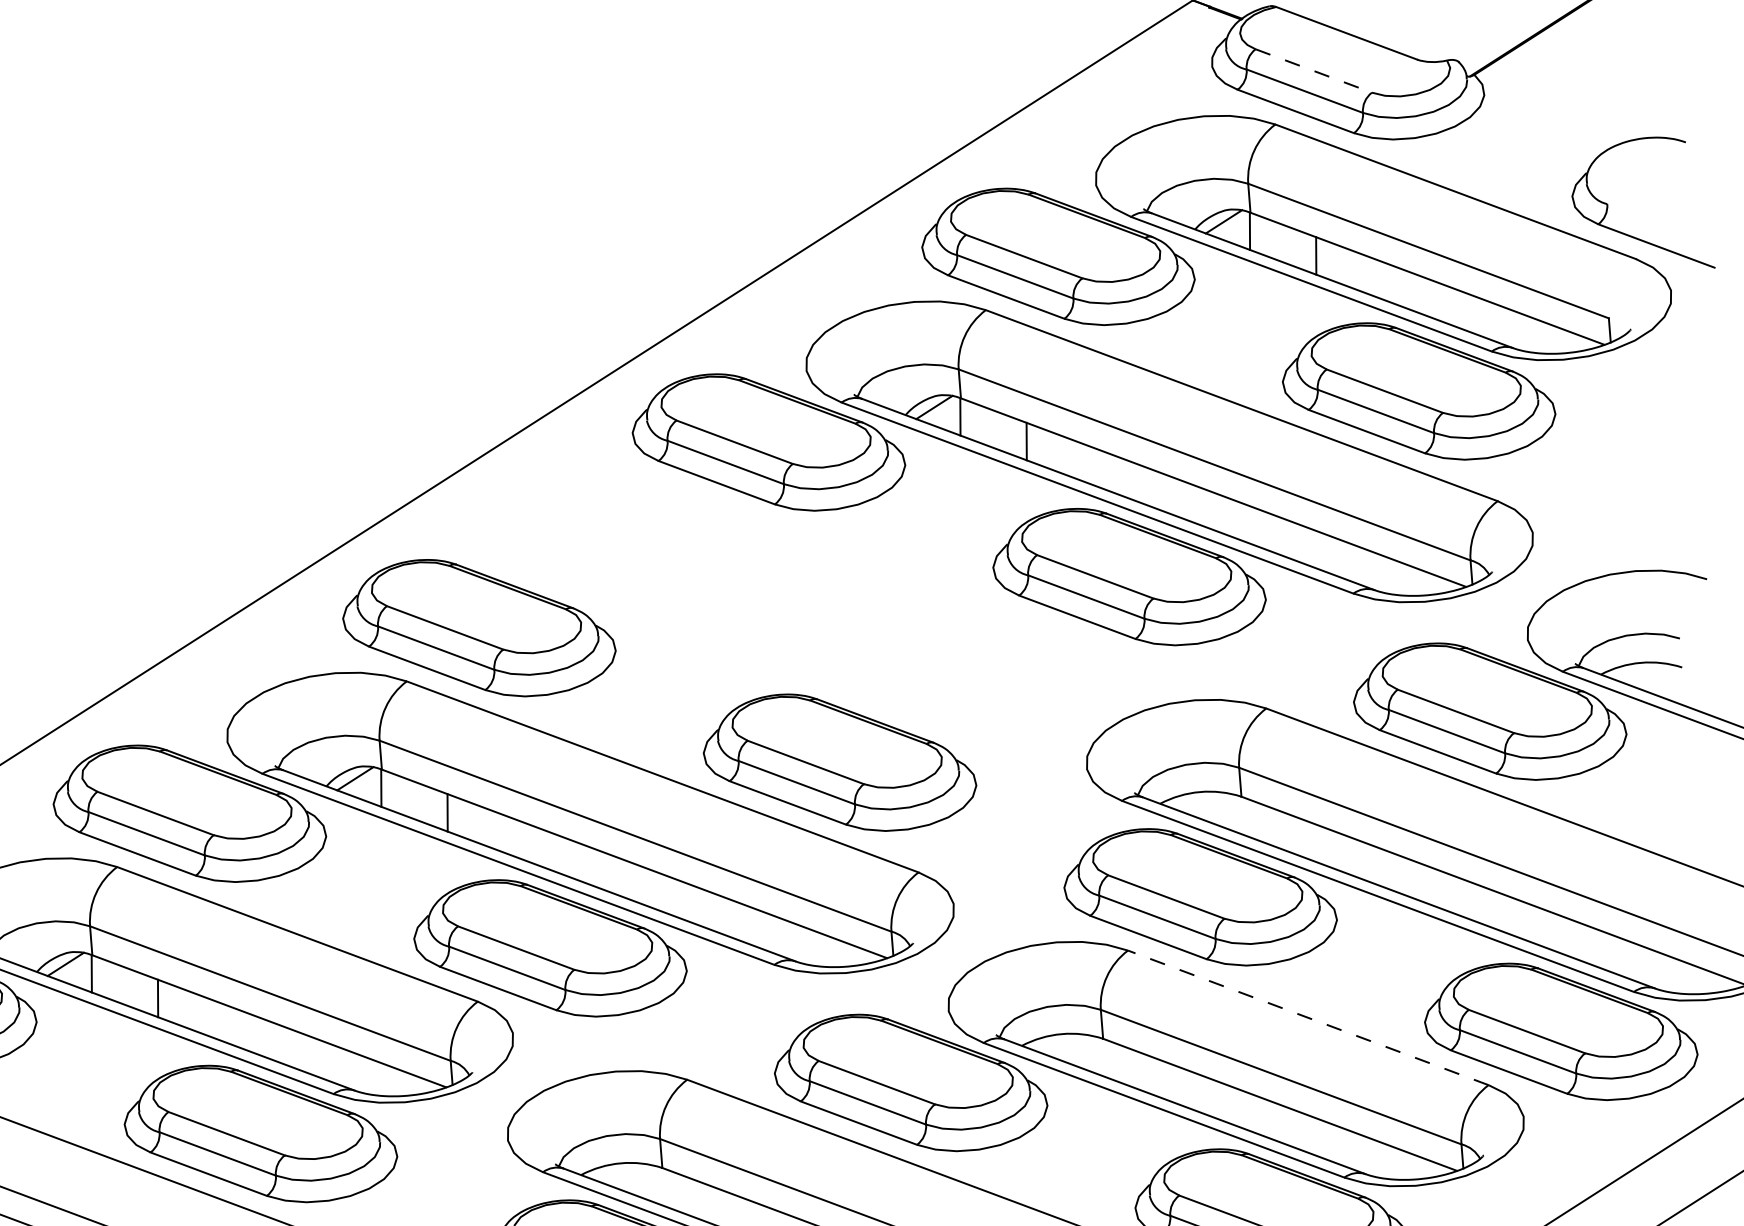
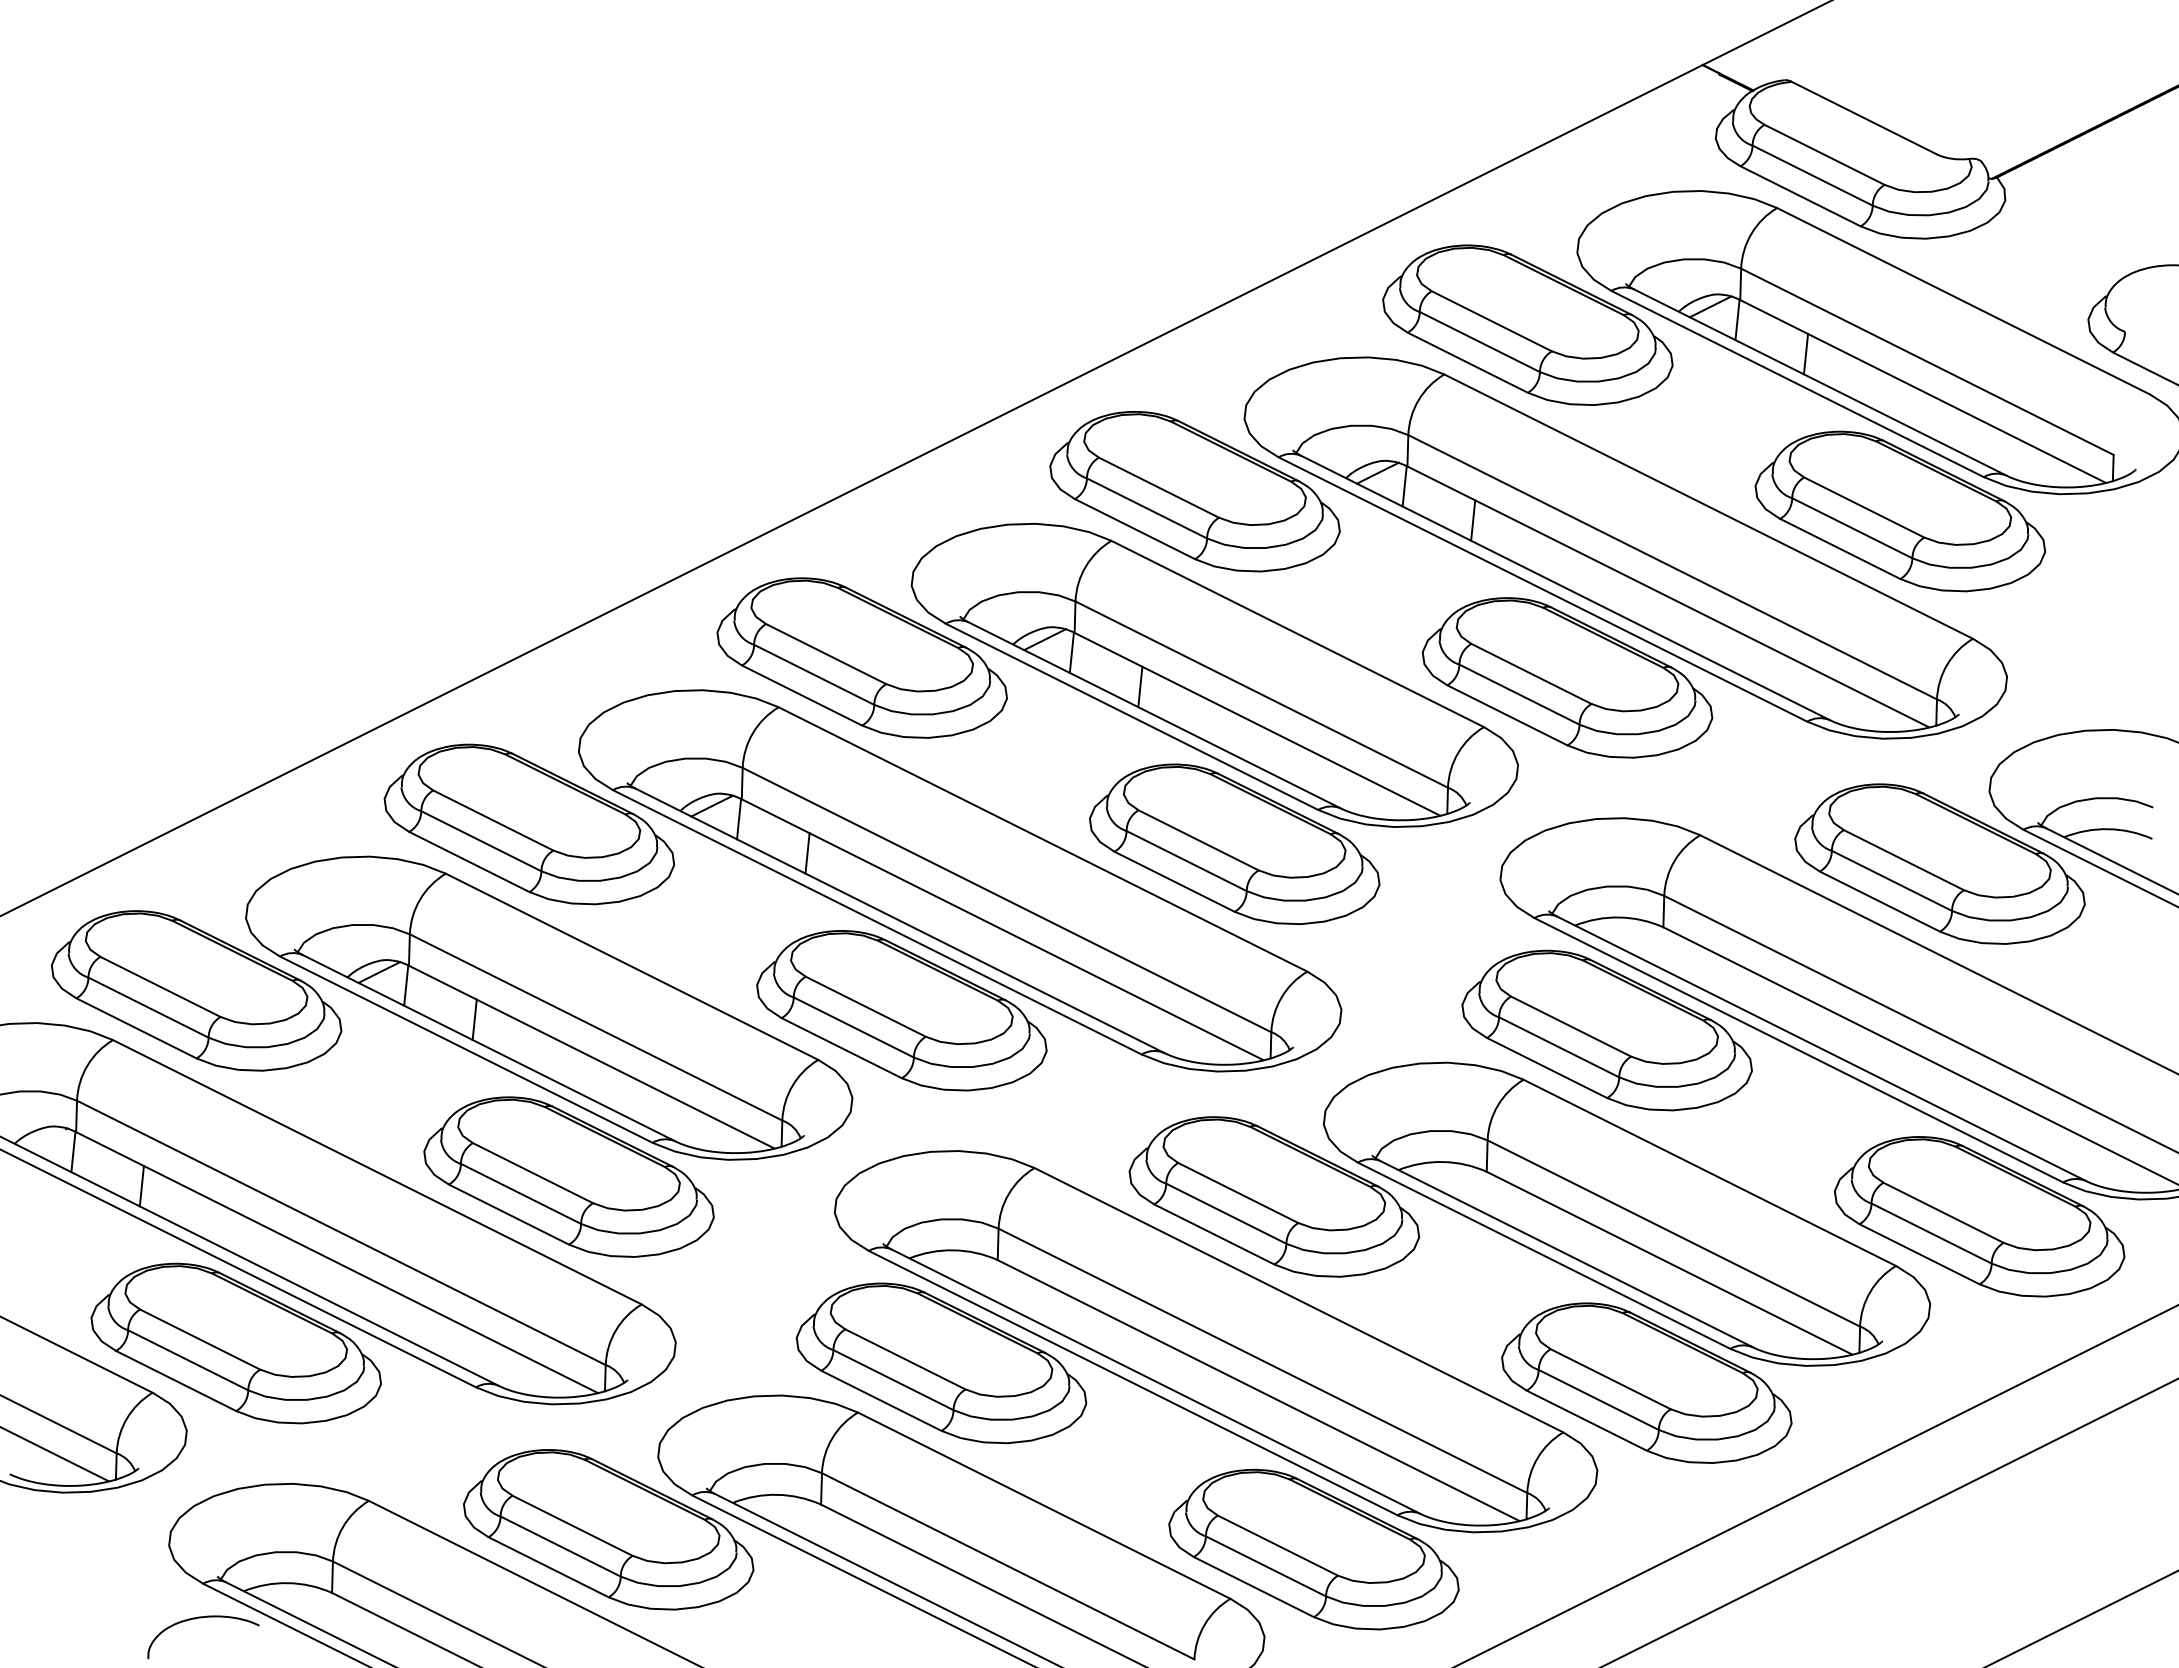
line: (1314, 71) -> (1825, 155), dashed -> solid
part: (804, 608) -> (1214, 674), added
line: (1307, 1017) -> (1709, 1172), dashed -> solid

